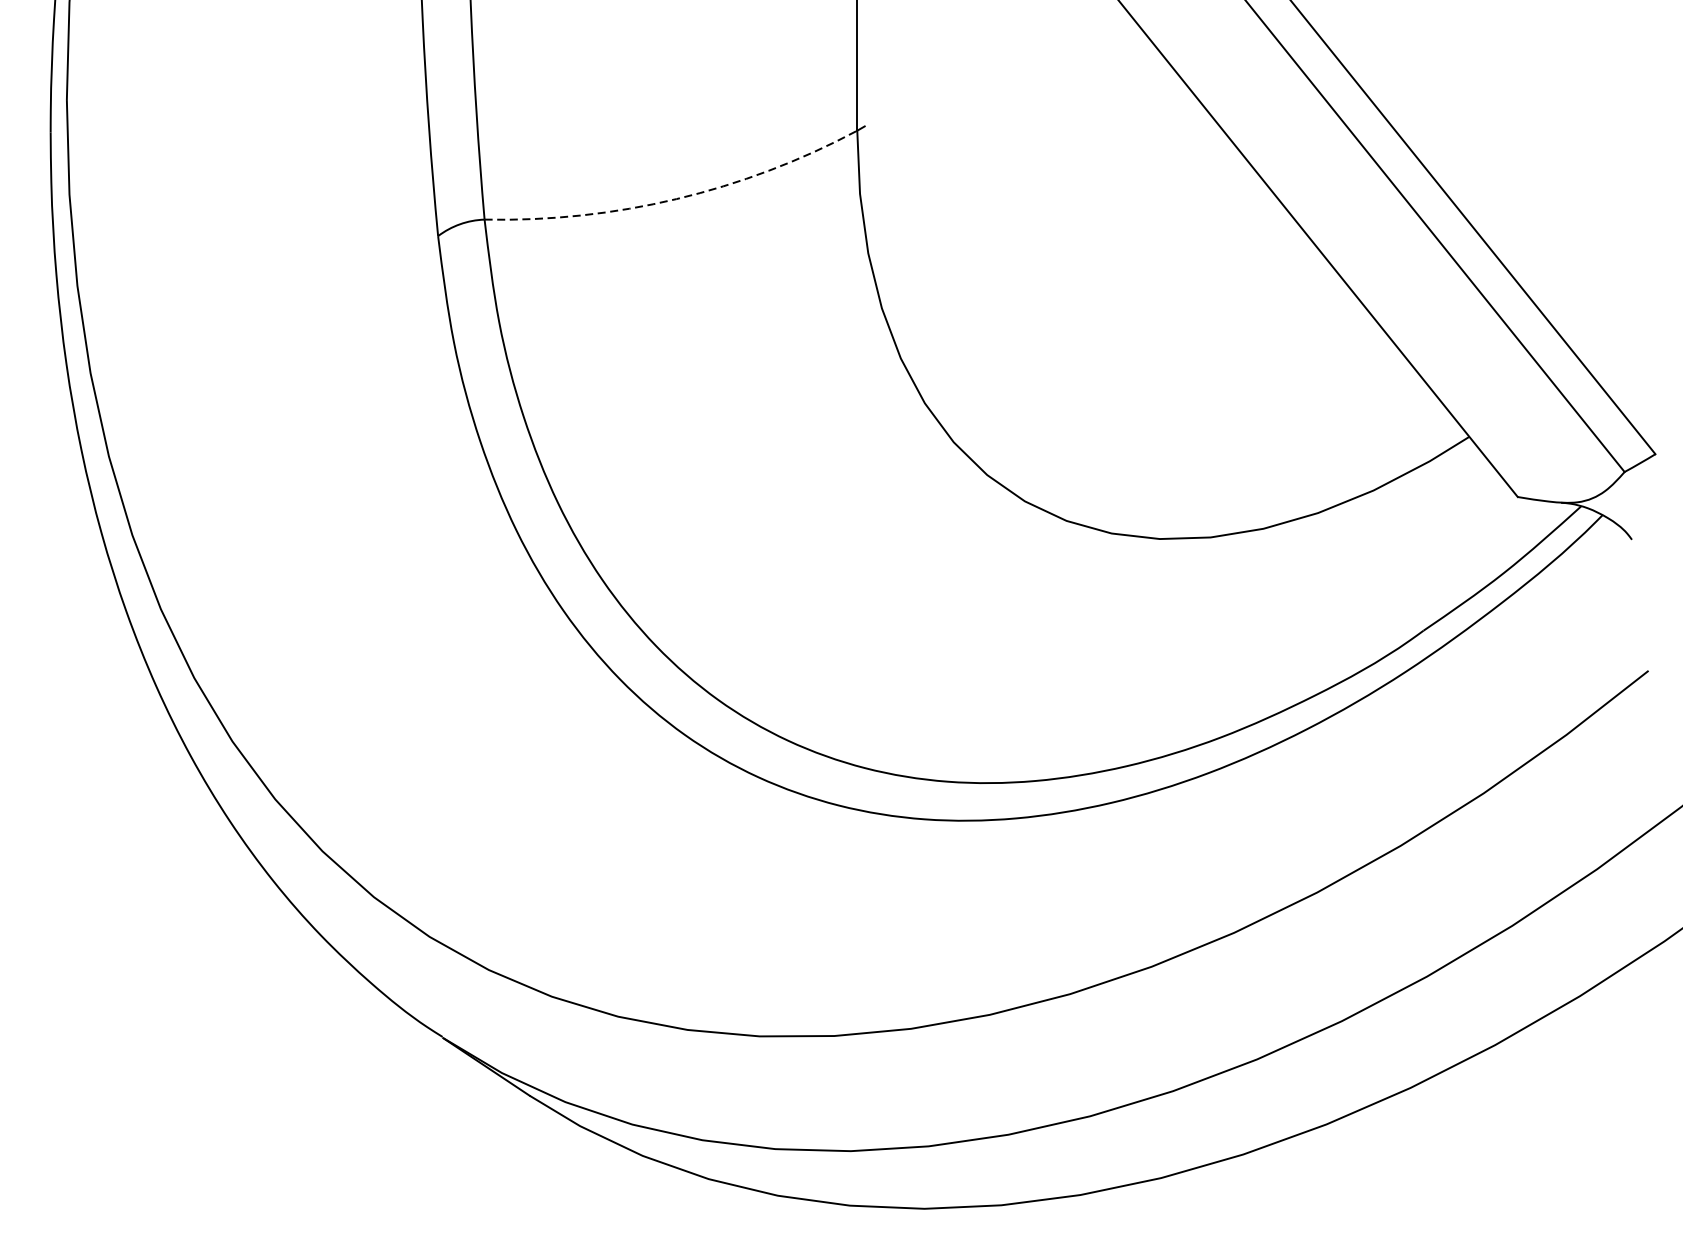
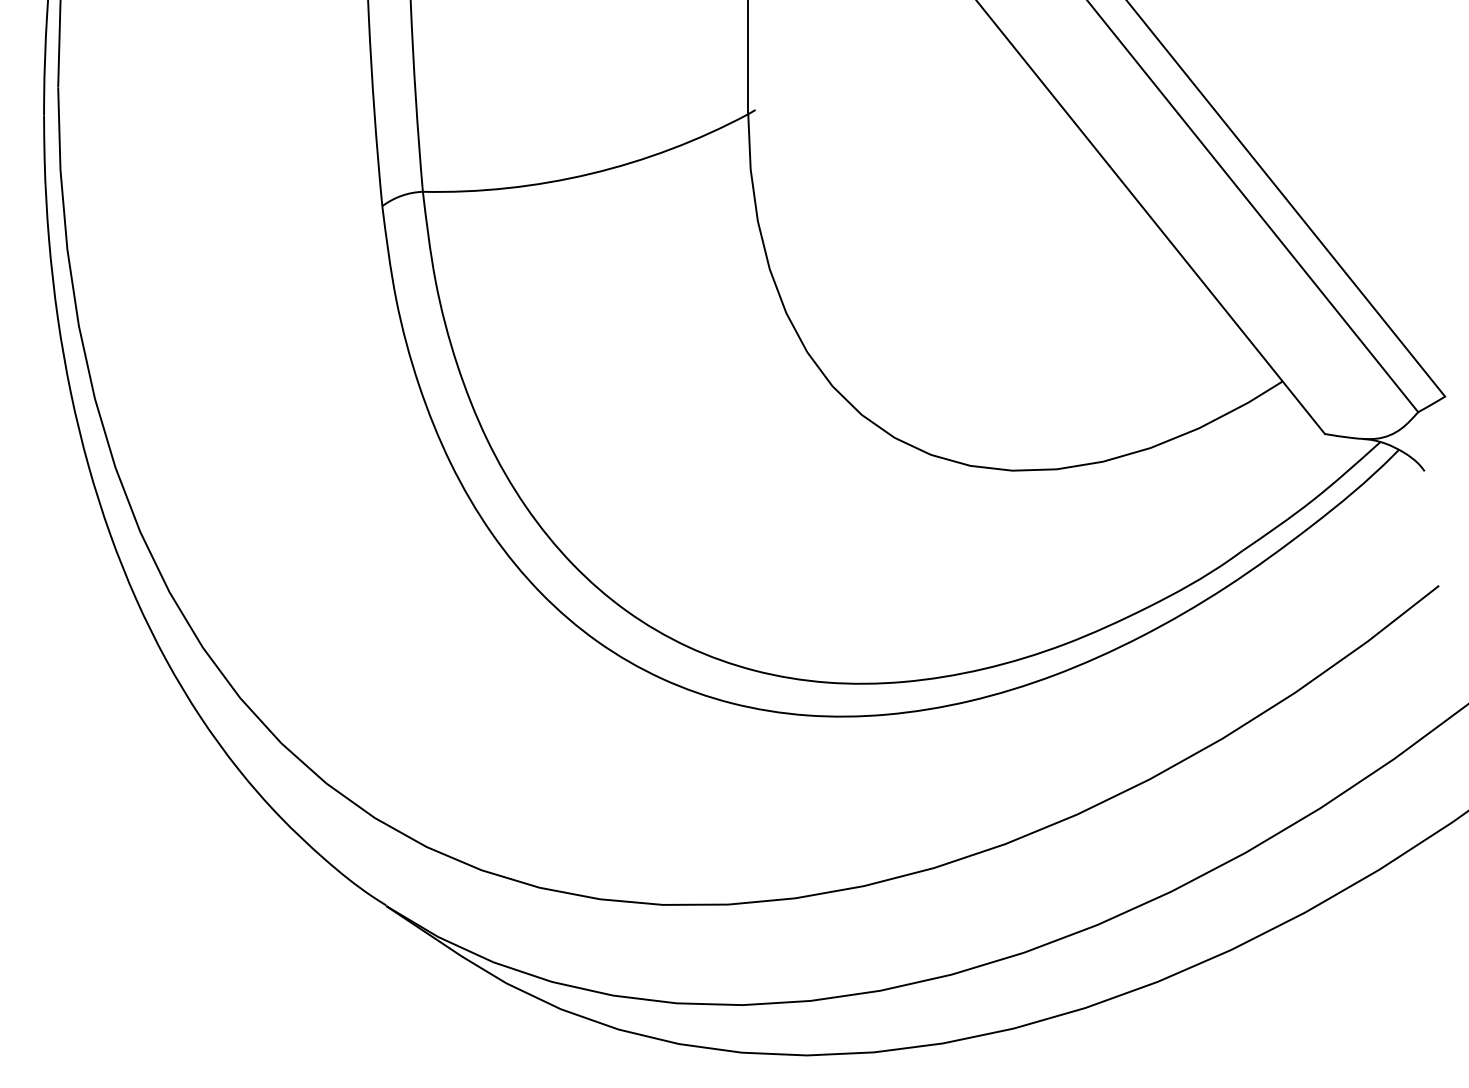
arc: (676, 198) -> (590, 173), dashed -> solid

